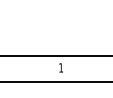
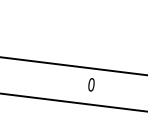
text: (61, 67) -> (92, 84), 1 -> 0

